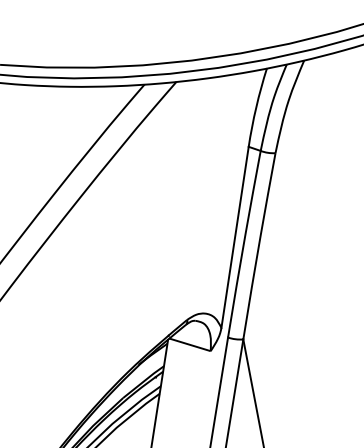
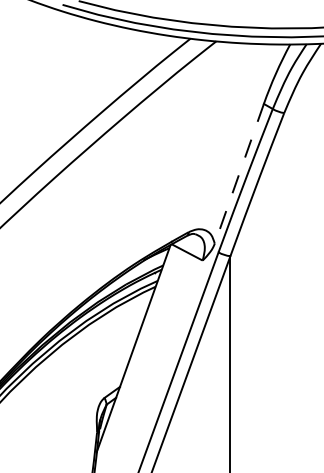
line: (235, 238) -> (239, 174), solid -> dashed

